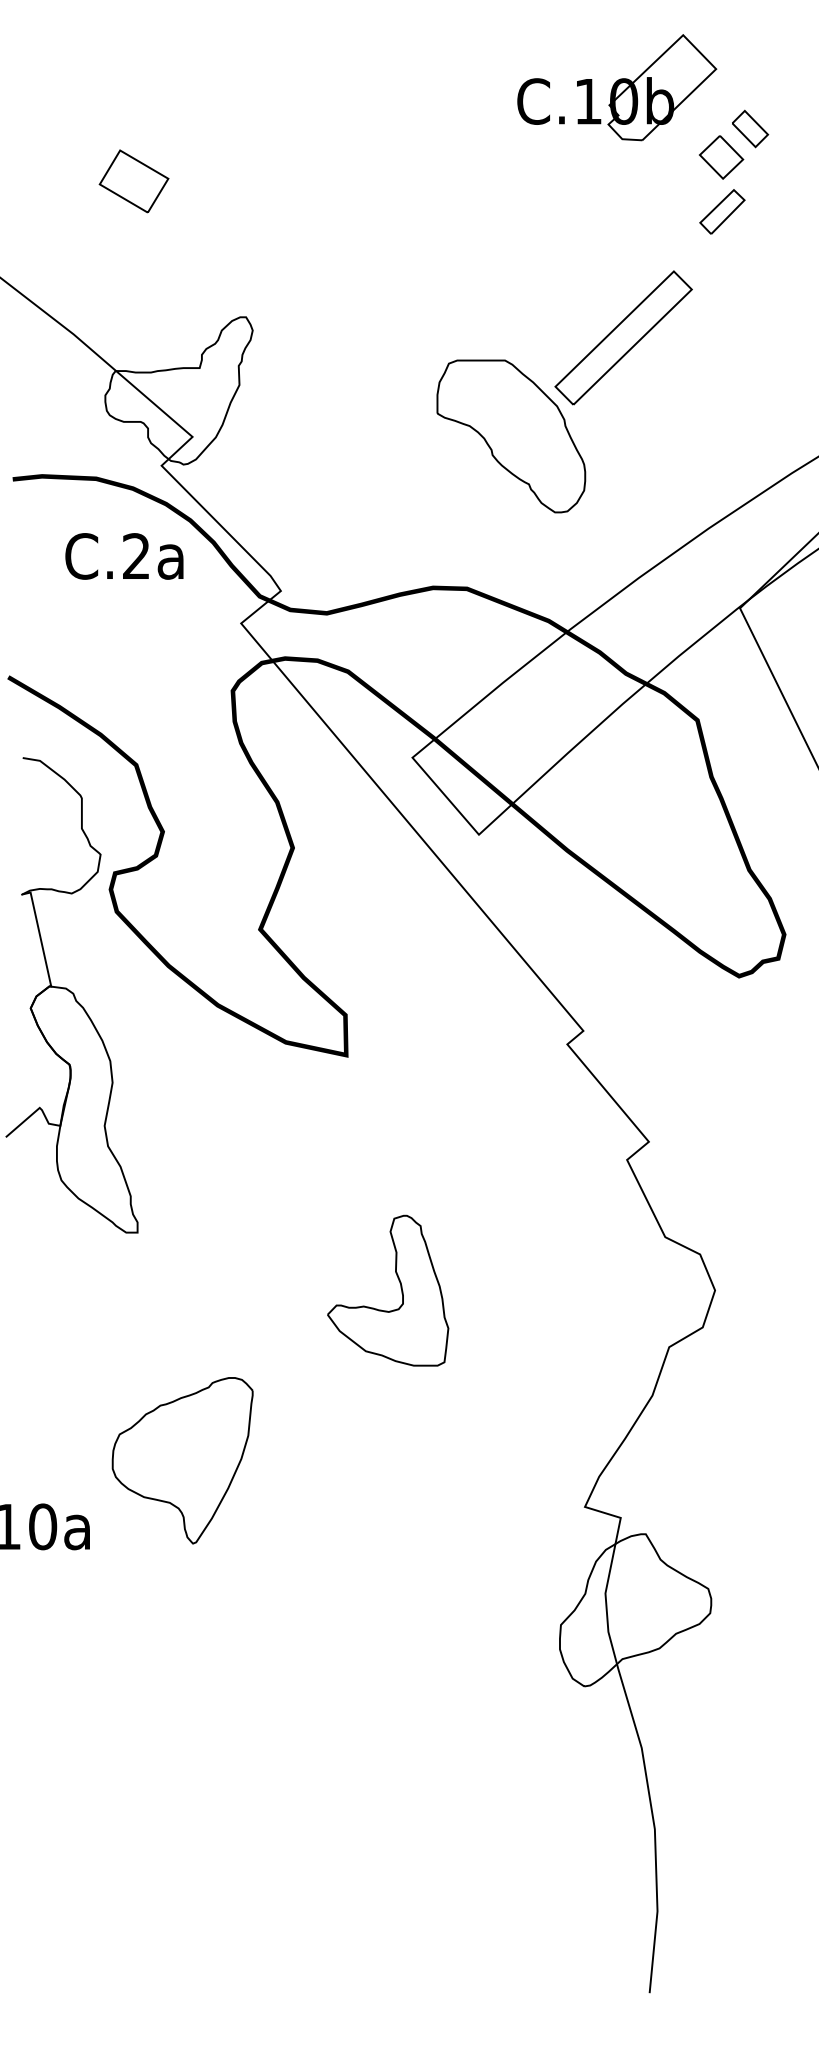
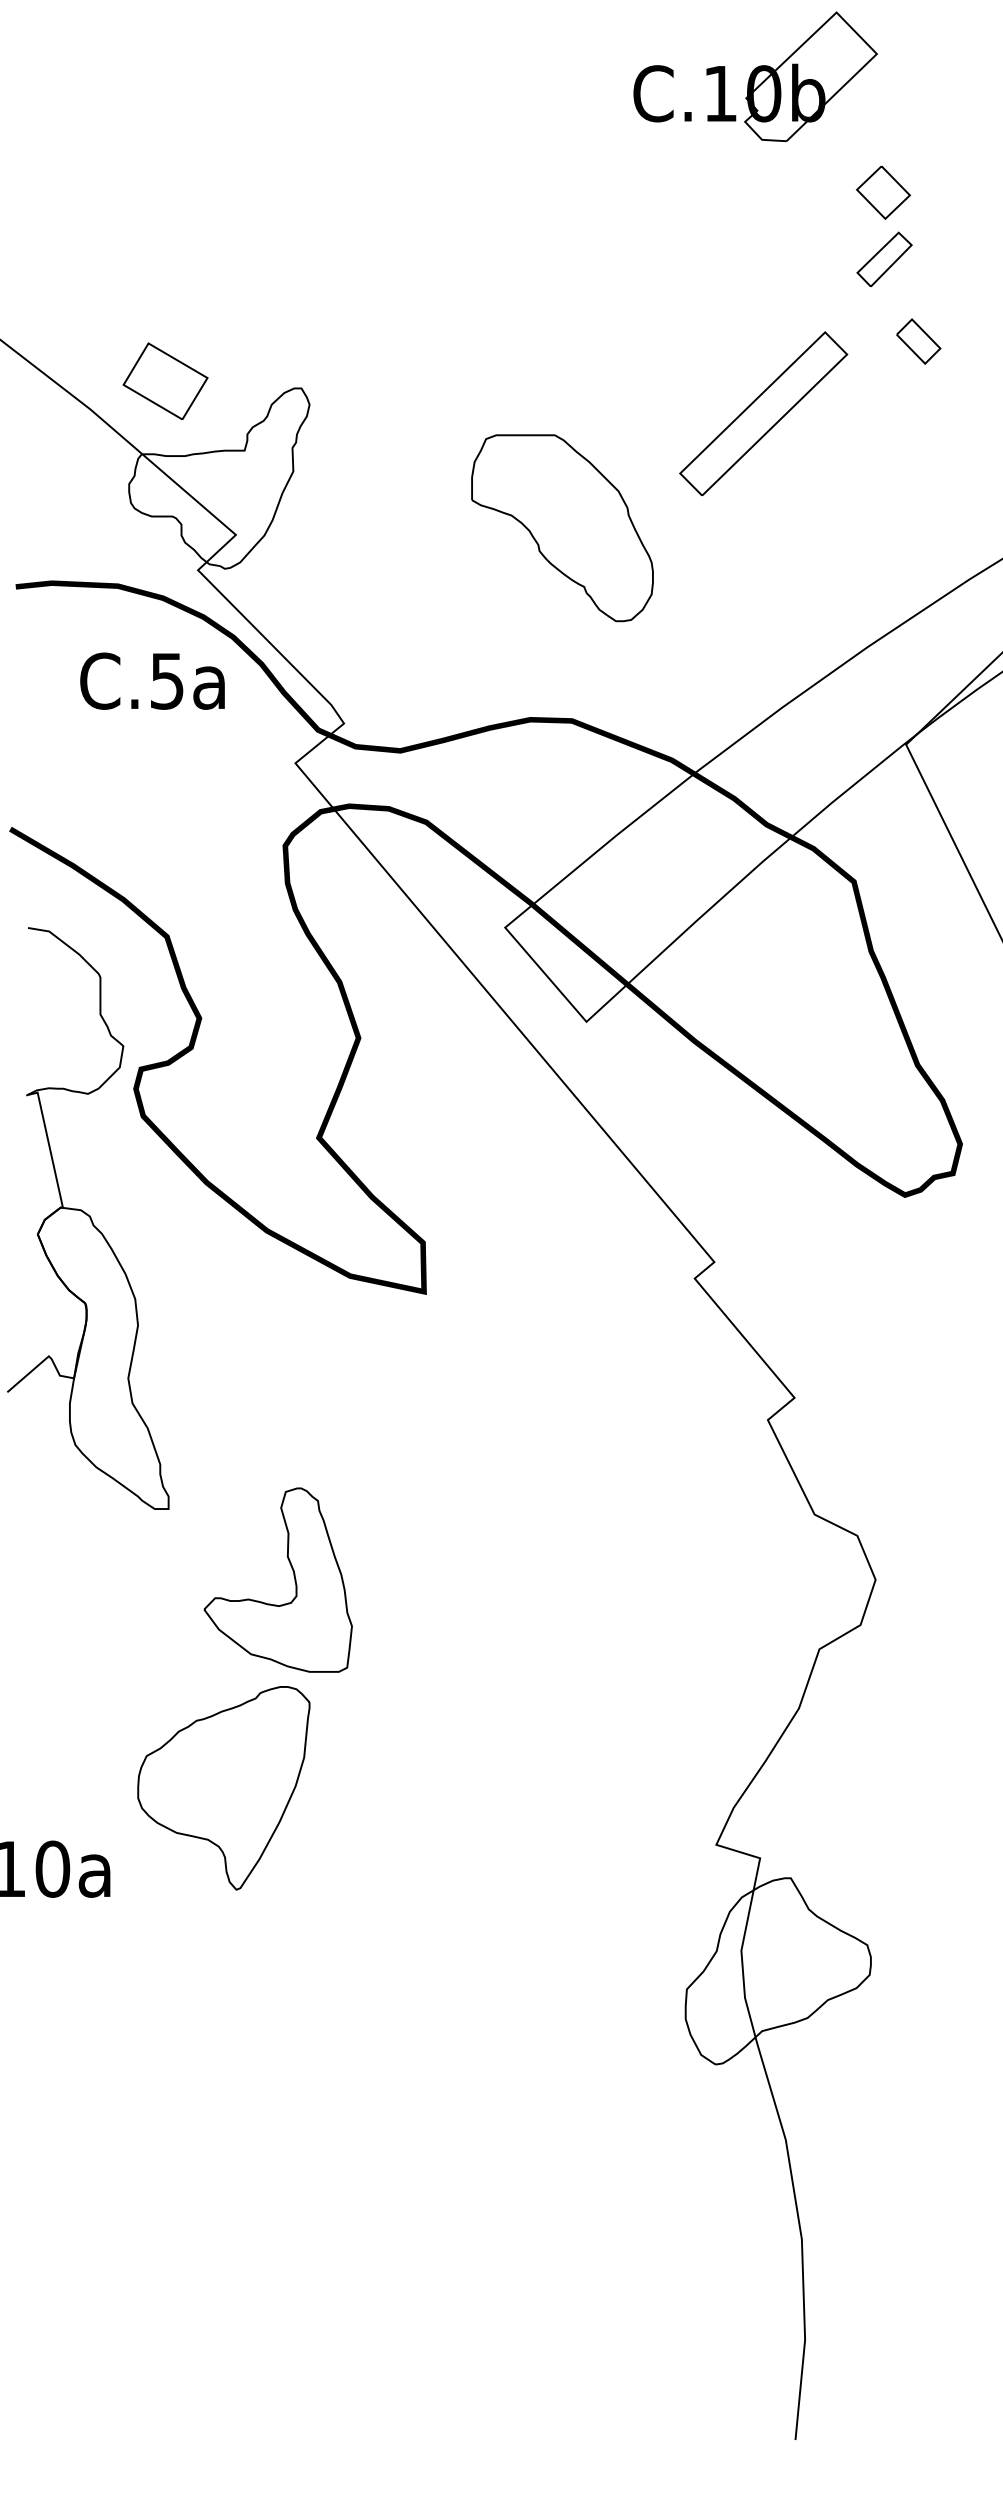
part: (617, 87) -> (756, 76), moved
part: (750, 128) -> (918, 340), moved
part: (133, 181) -> (164, 381), moved
part: (511, 436) -> (562, 528), moved
text: (136, 556) -> (167, 681), C.2a -> C.5a
part: (400, 1288) -> (293, 1577), moved

